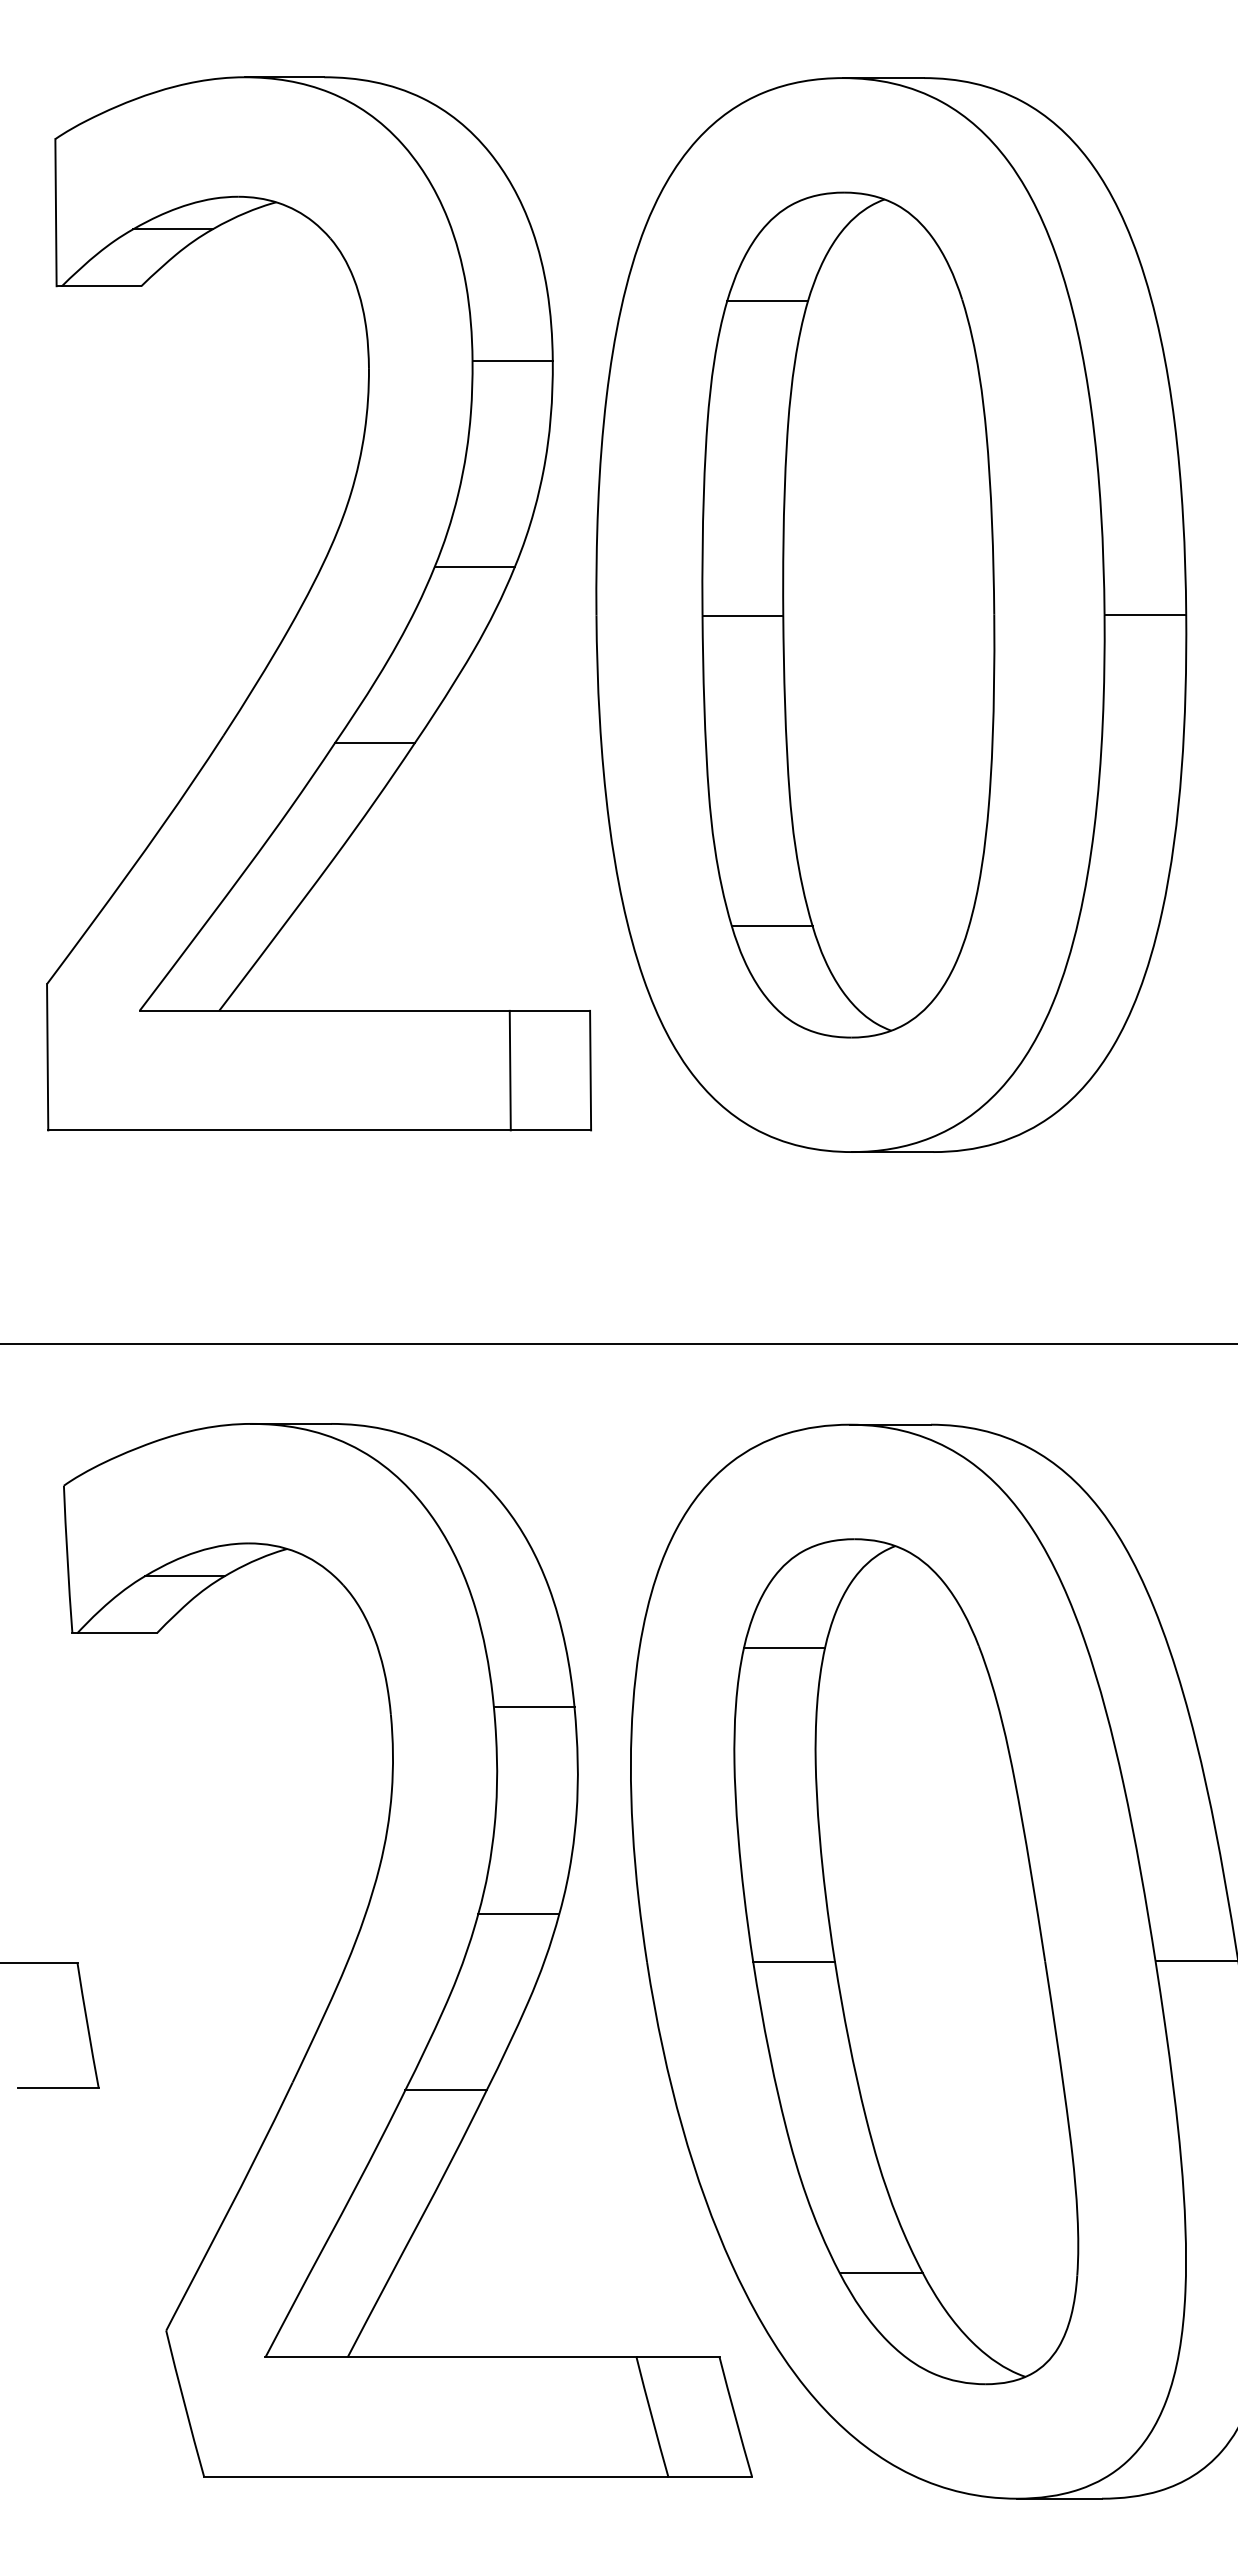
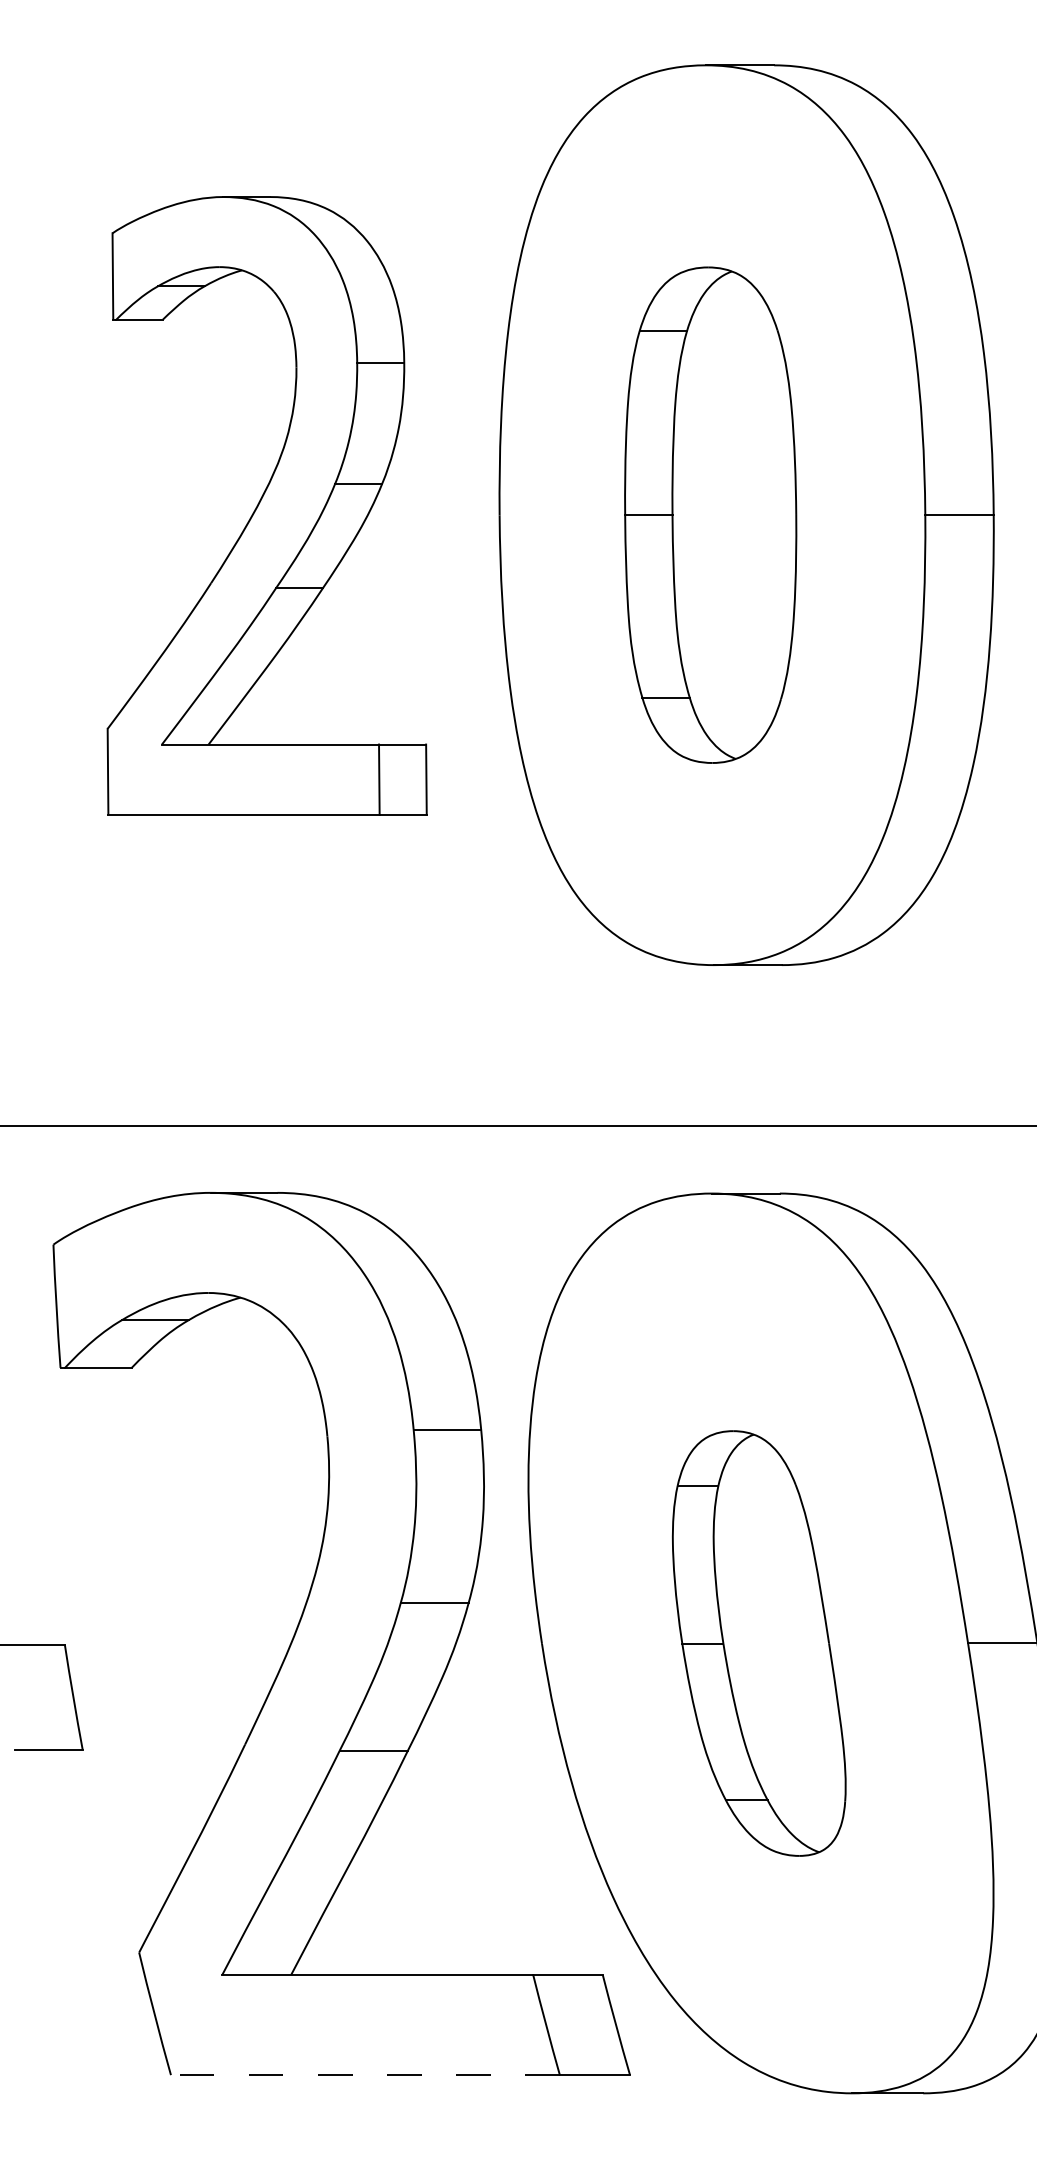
part: (318, 603) -> (266, 505), size x0.7
part: (848, 614) -> (710, 514), size x0.7
part: (906, 1961) -> (759, 1643), size x0.6
line: (435, 2476) -> (364, 2074), solid -> dashed

